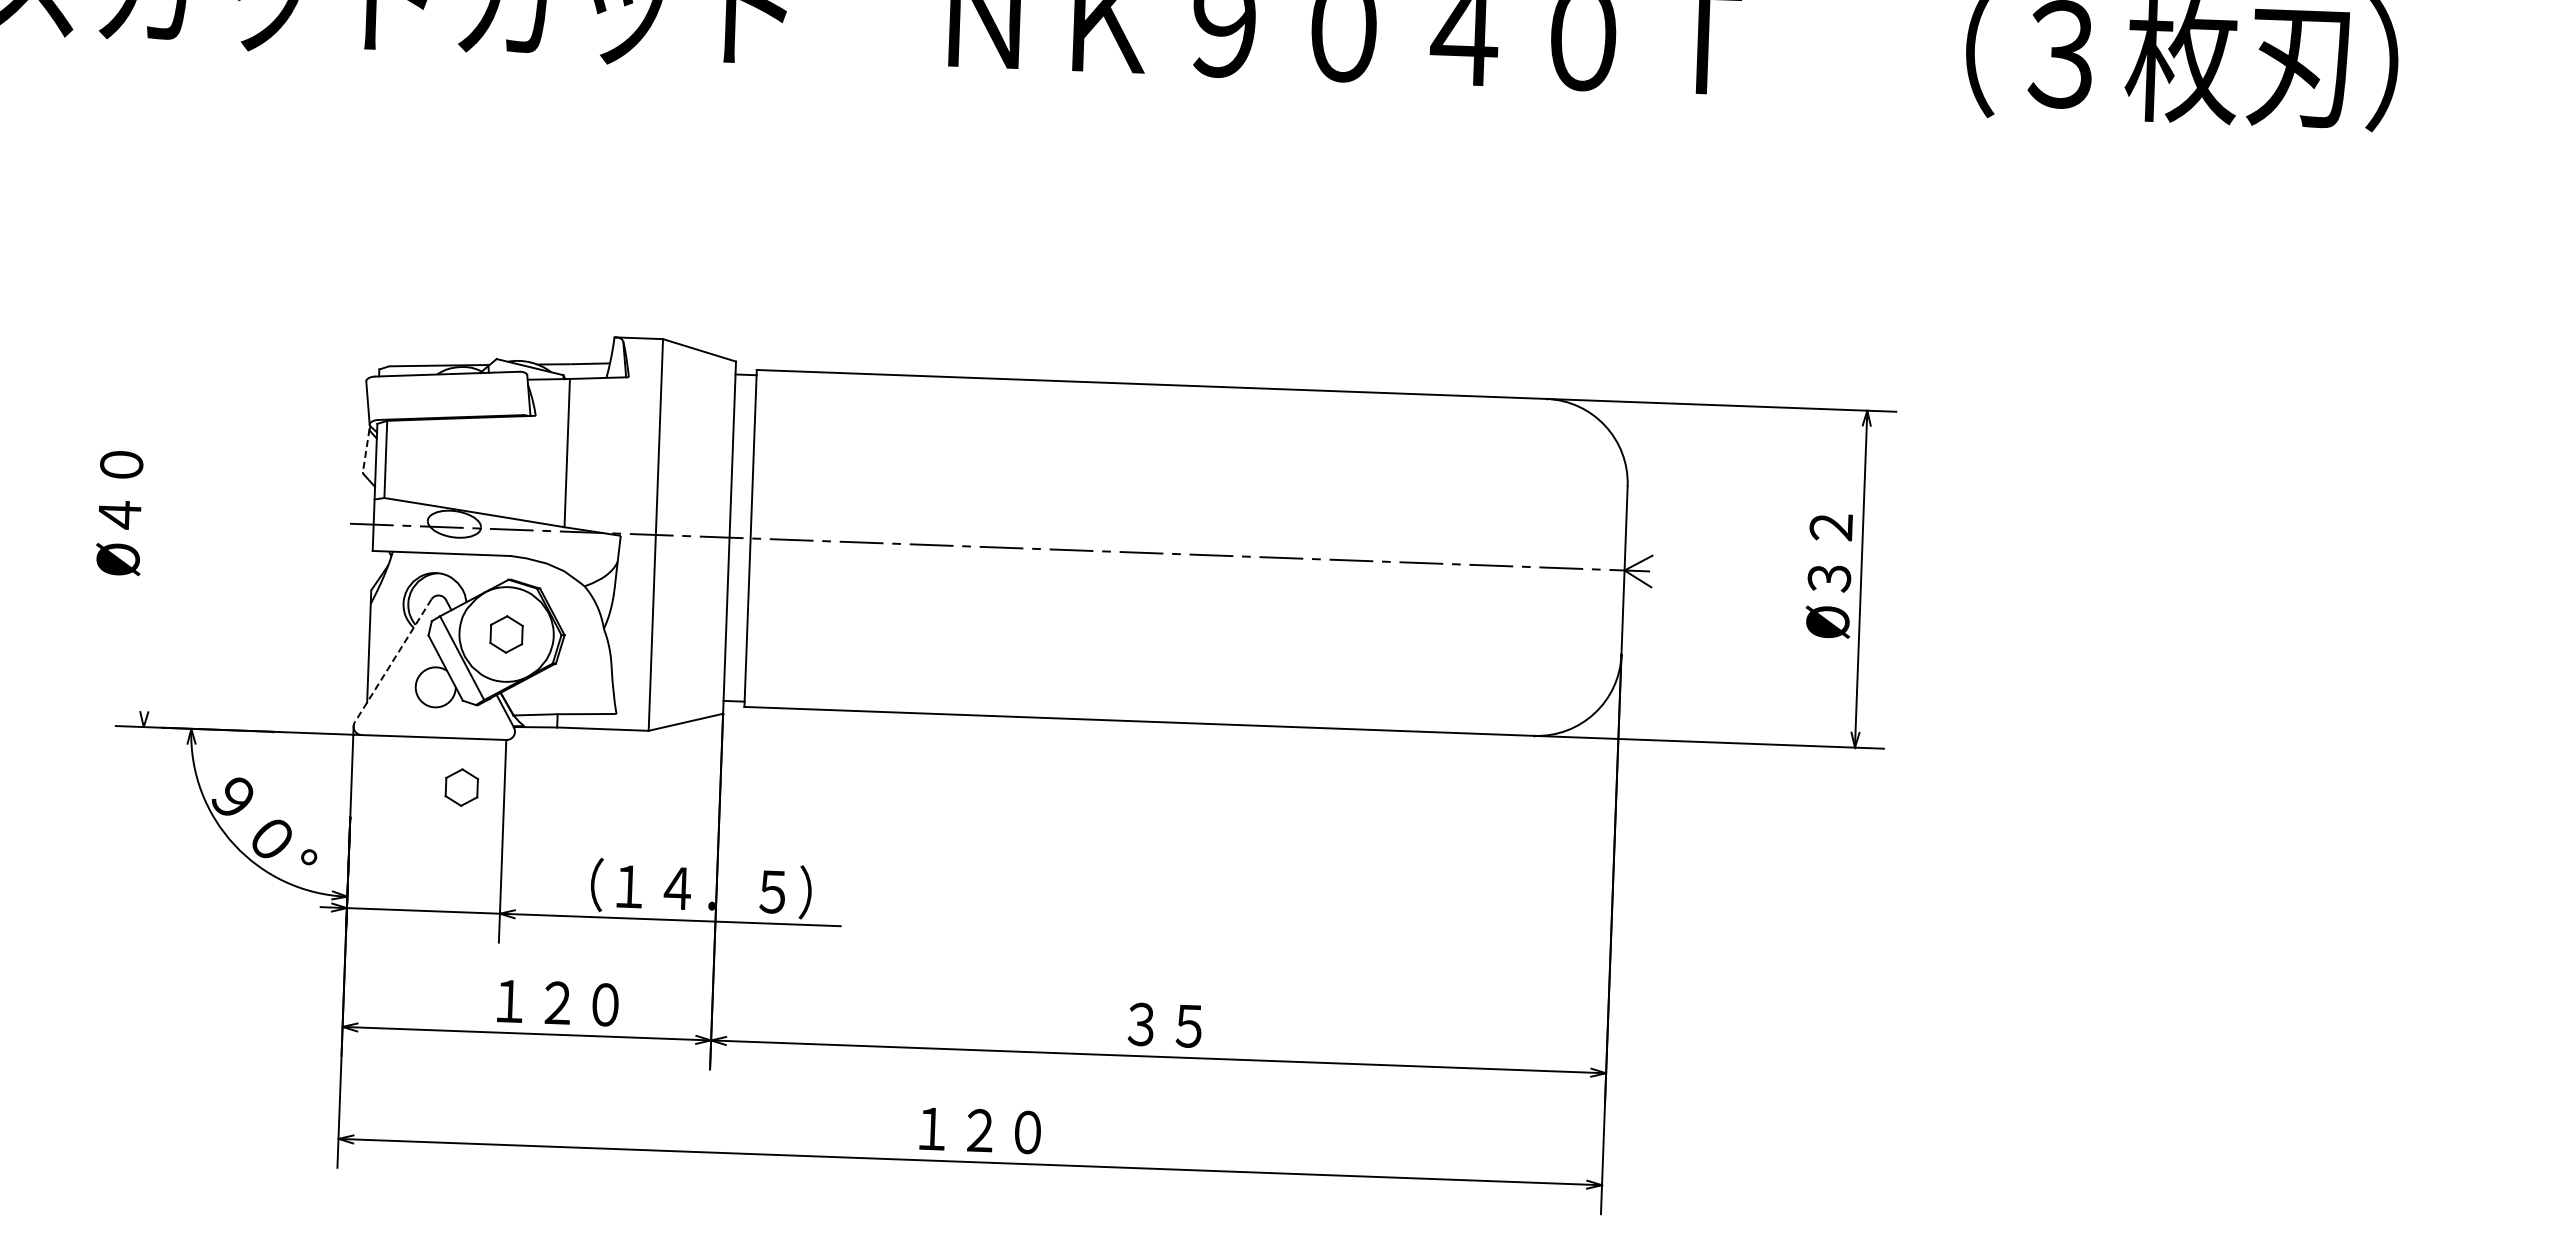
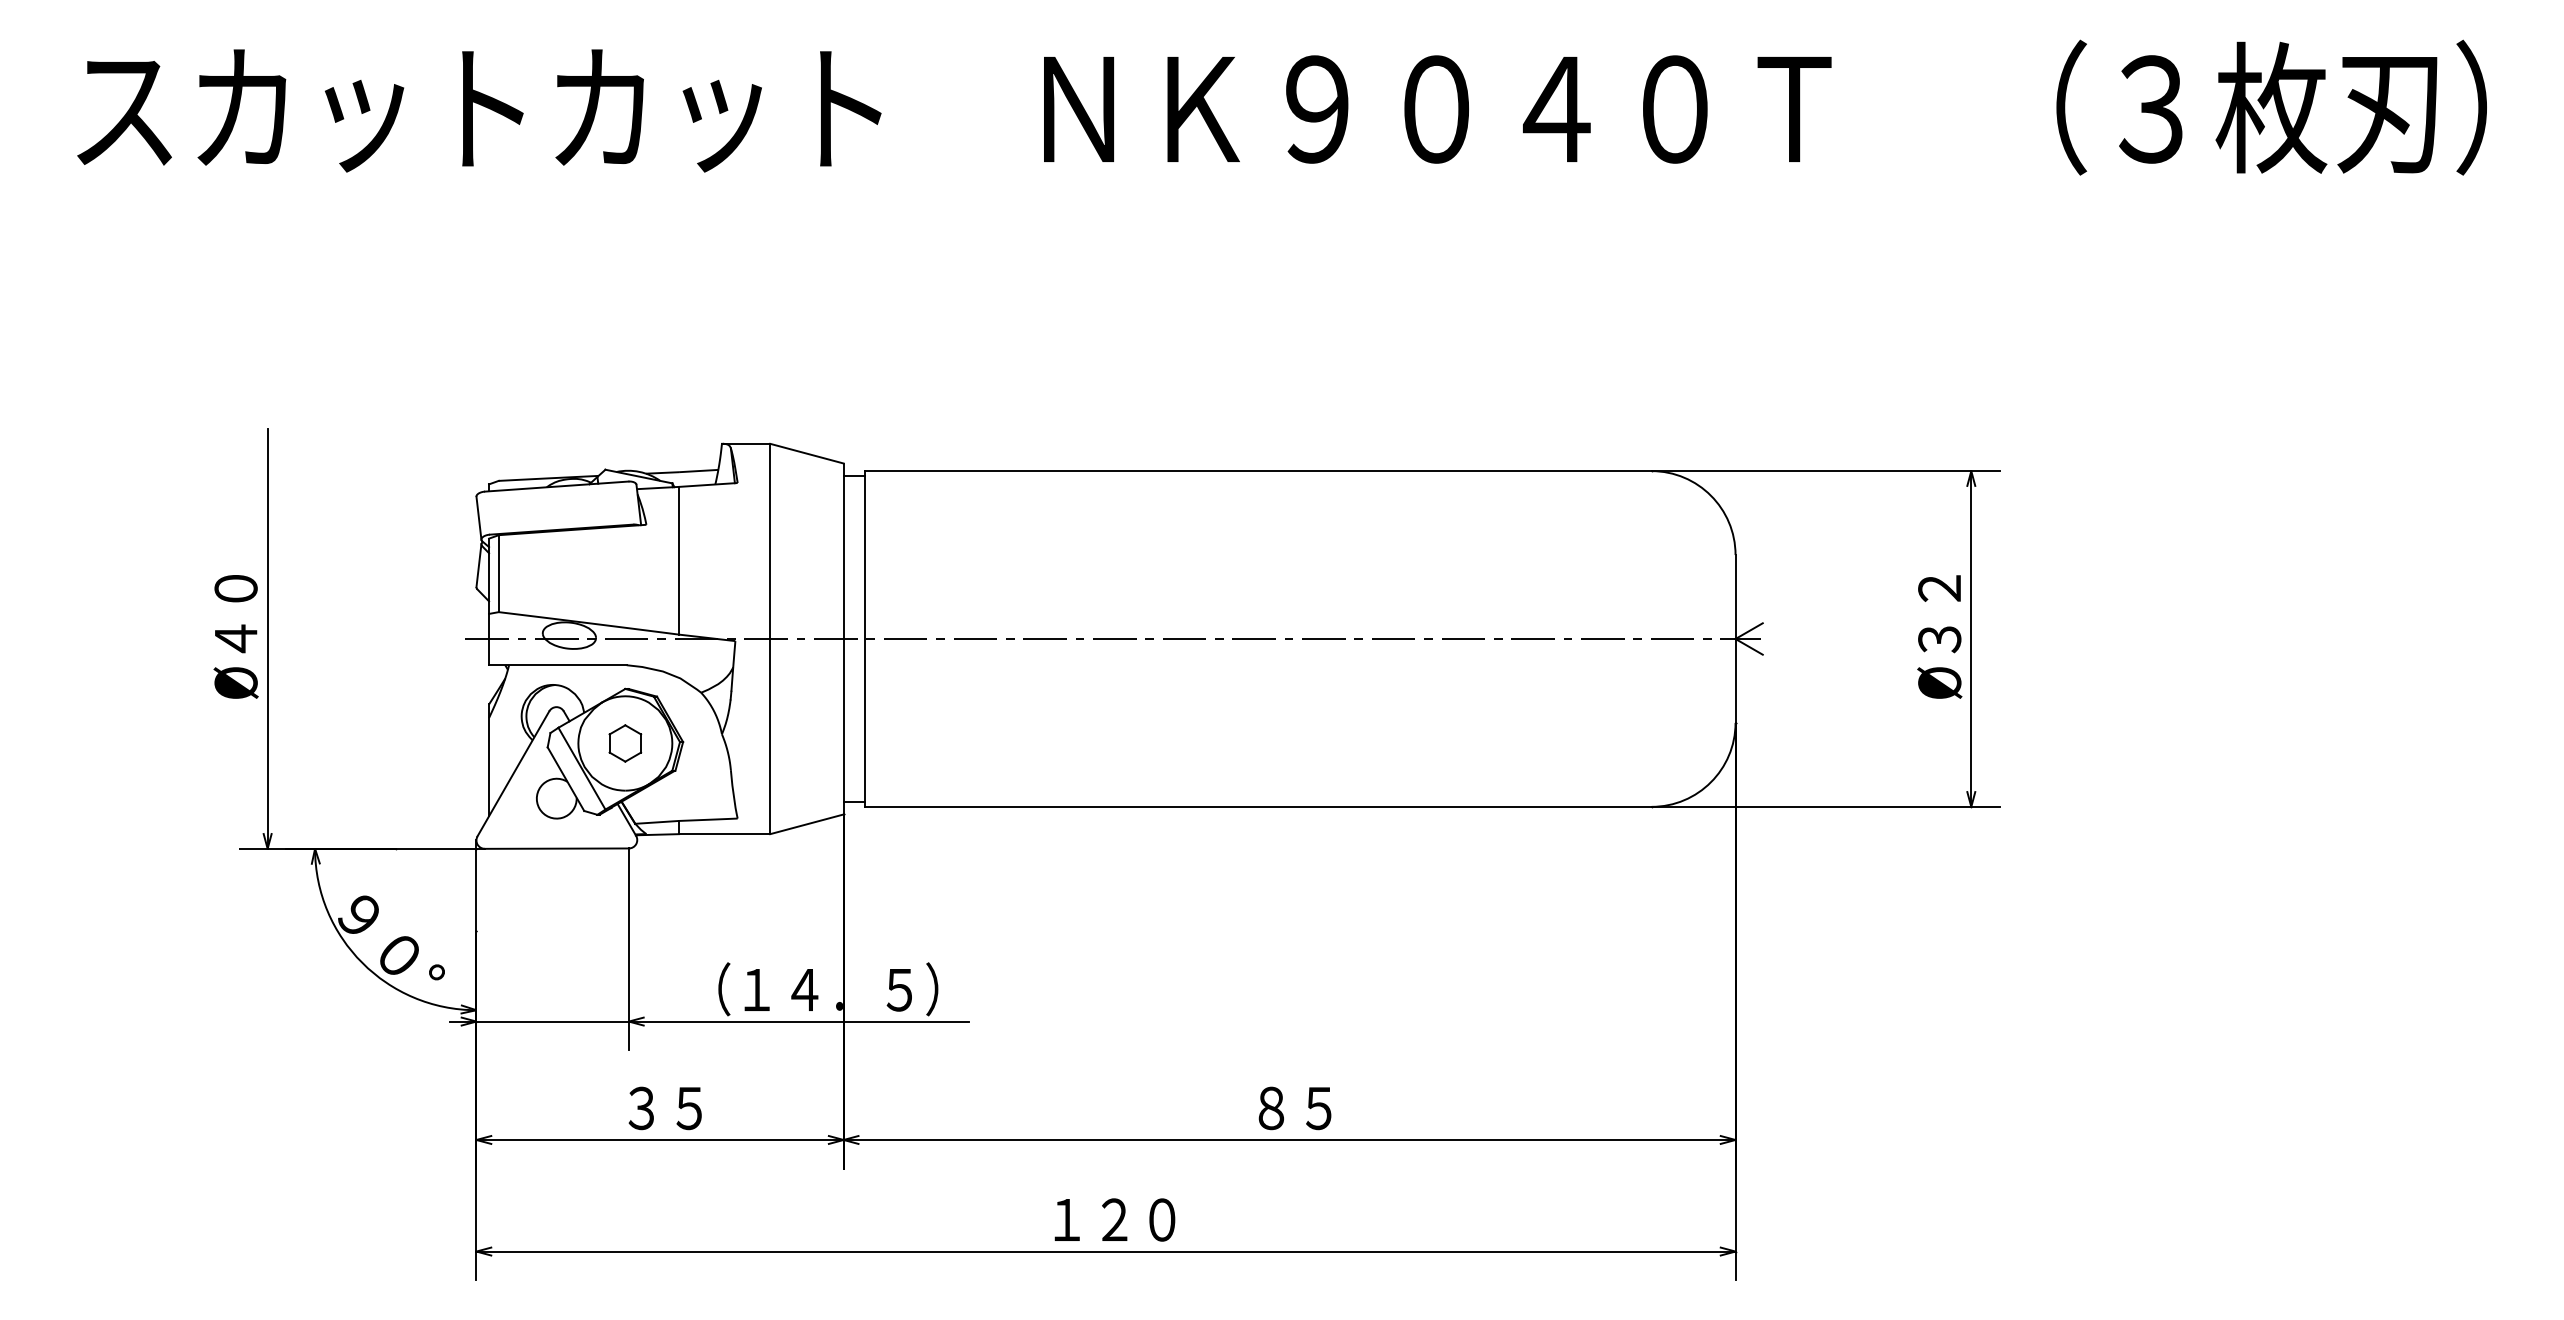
line: (365, 450) -> (478, 565), dashed -> solid
line: (151, 515) -> (267, 638), added
line: (393, 661) -> (513, 774), dashed -> solid
part: (461, 787) -> (586, 897), removed
text: (557, 1003) -> (689, 1108), １２０ -> ３５
text: (1141, 1024) -> (1271, 1108), ３５ -> ８５

